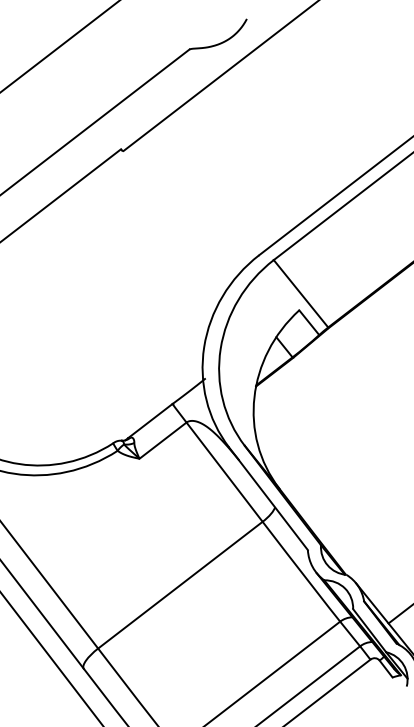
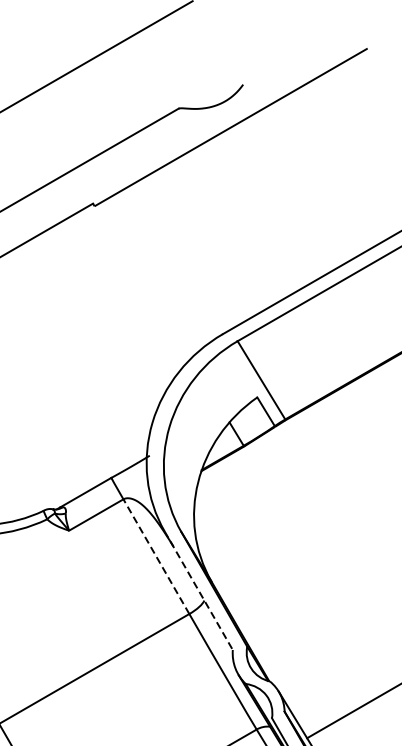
line: (224, 472) -> (156, 556), solid -> dashed
line: (268, 498) -> (198, 590), solid -> dashed

